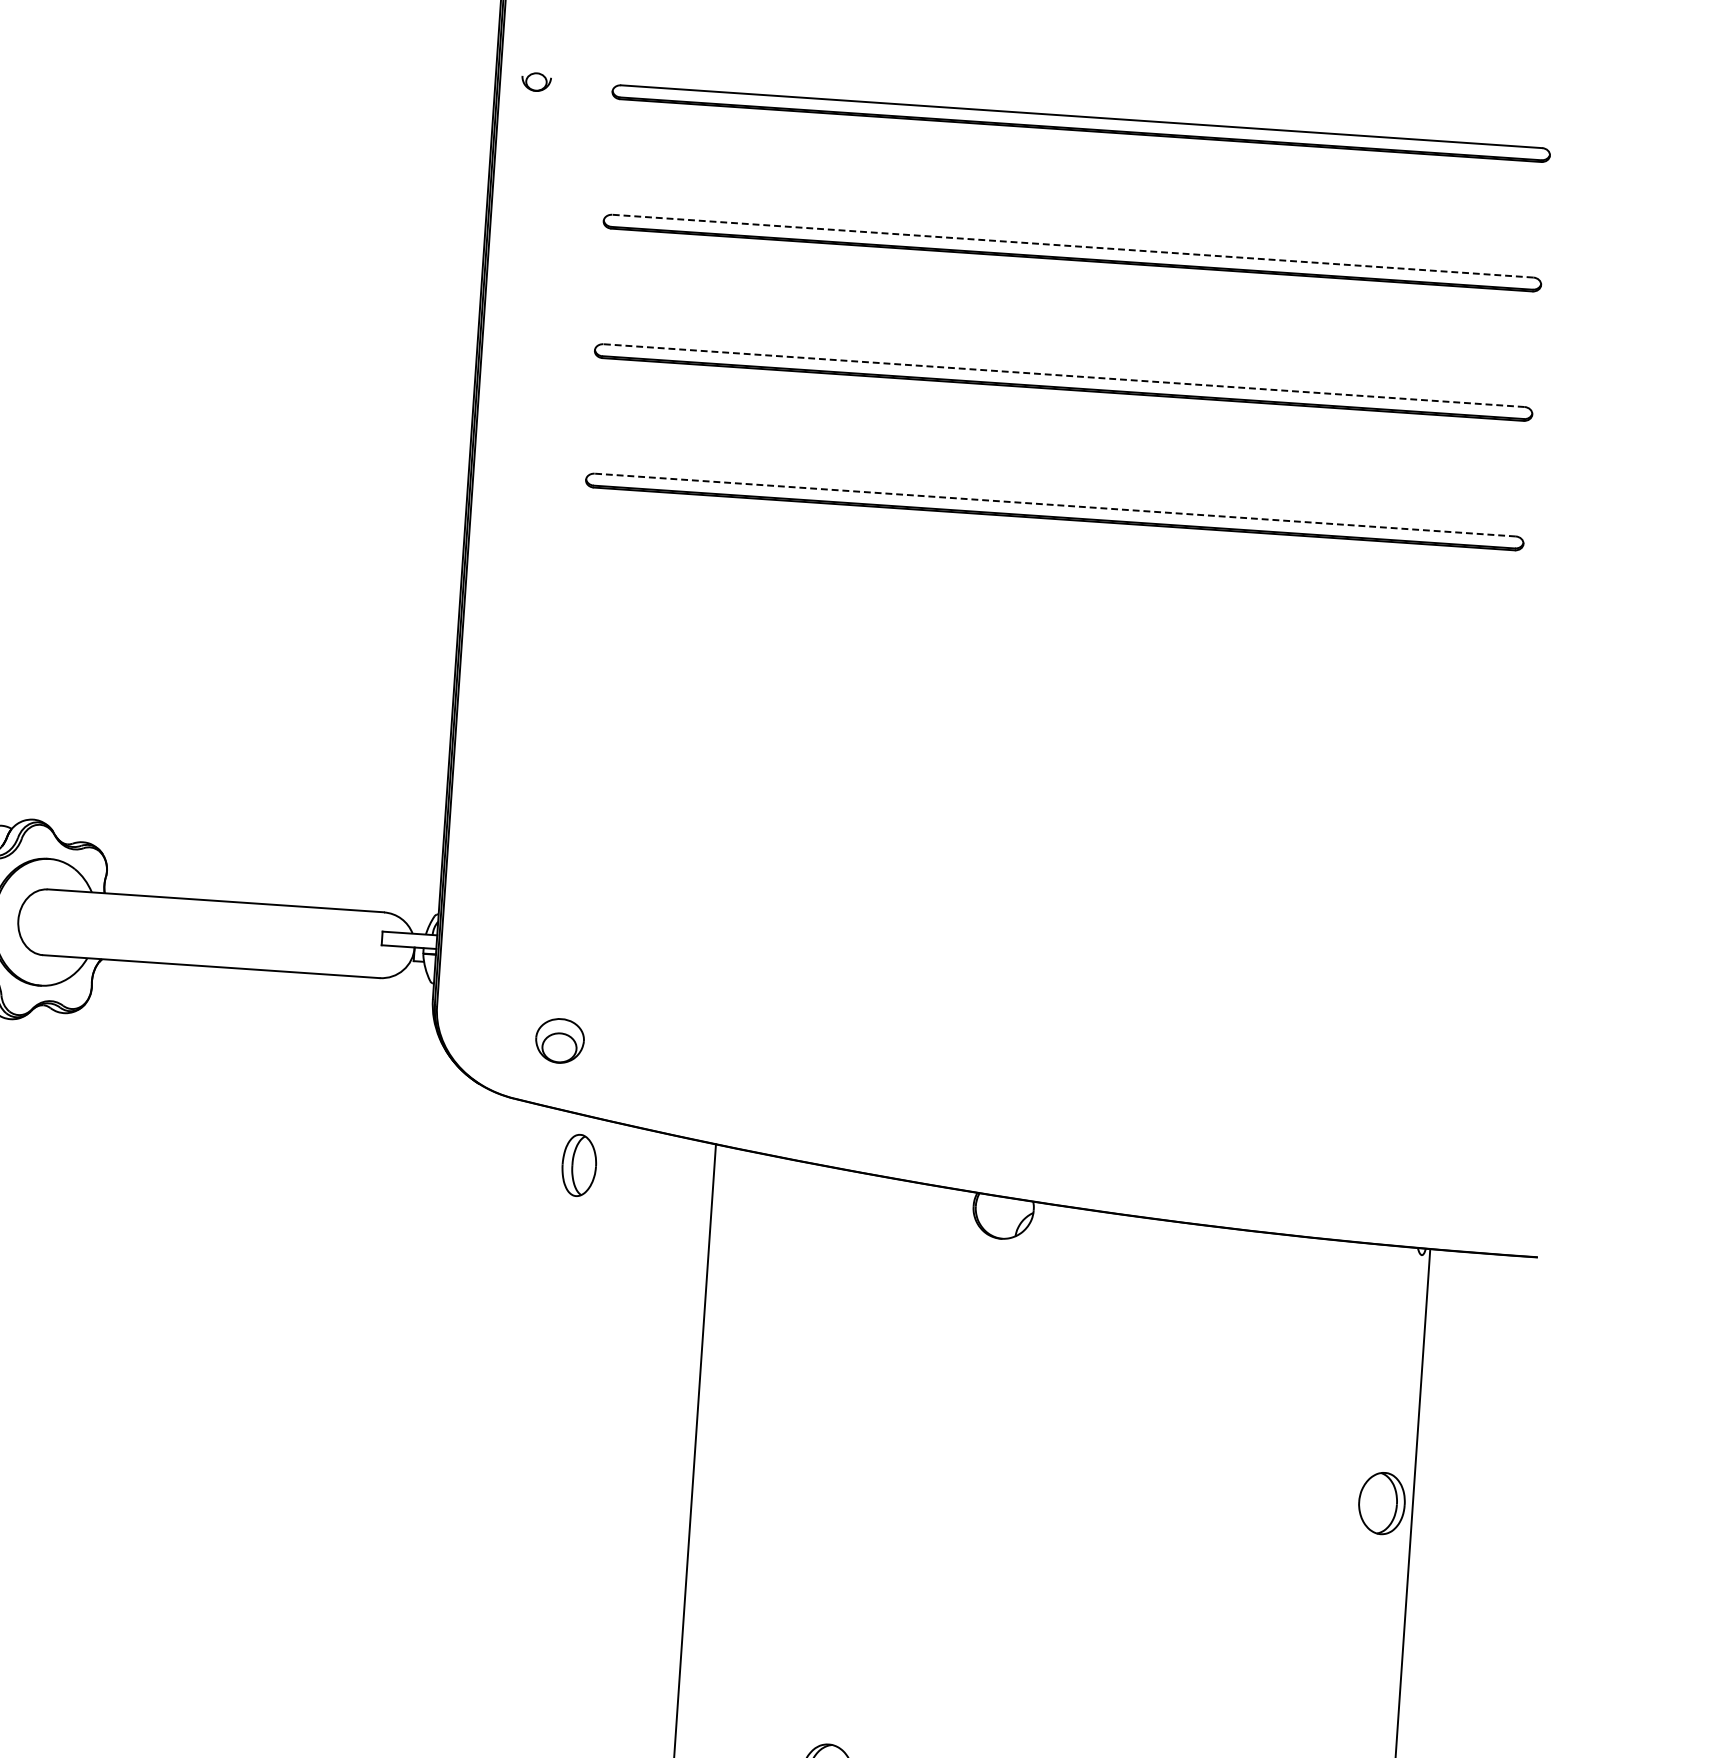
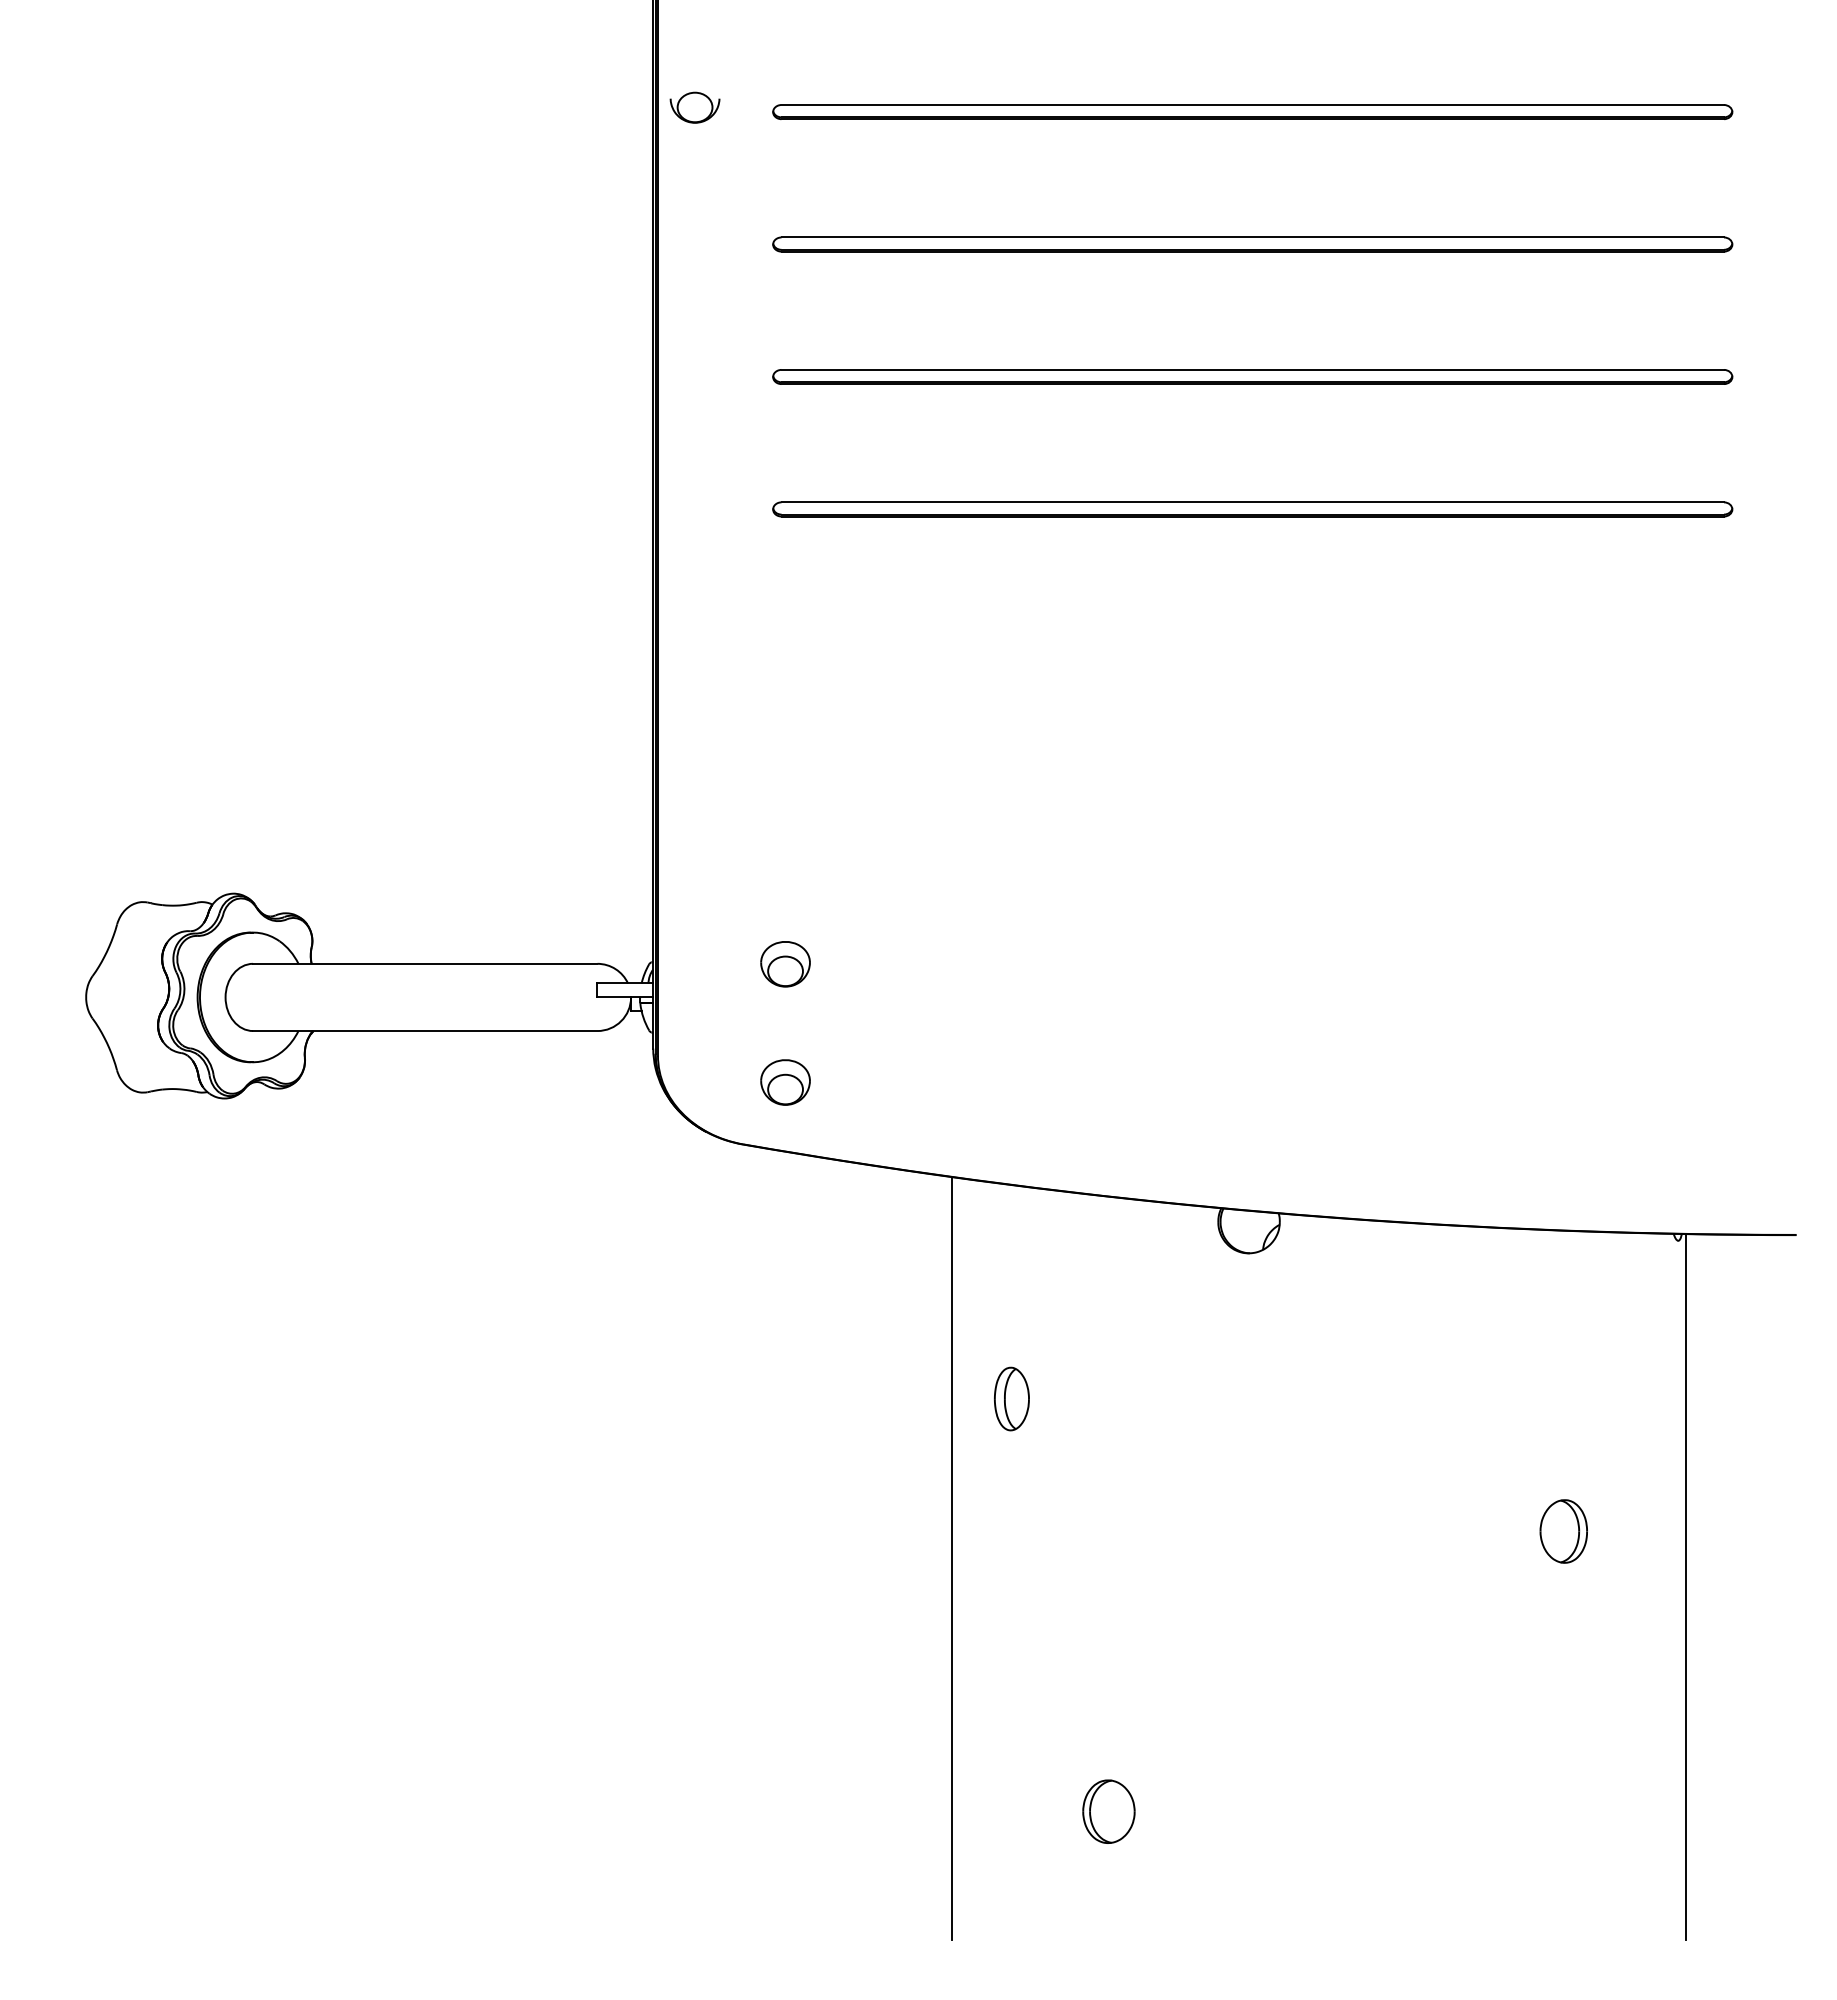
part: (535, 81) -> (694, 107), size x1.67
line: (1072, 246) -> (1252, 237), dashed -> solid
line: (1063, 375) -> (1252, 369), dashed -> solid
line: (1054, 505) -> (1252, 502), dashed -> solid
part: (567, 925) -> (785, 964), added
part: (578, 1164) -> (1011, 1398), moved
part: (1381, 1503) -> (1563, 1531), moved

